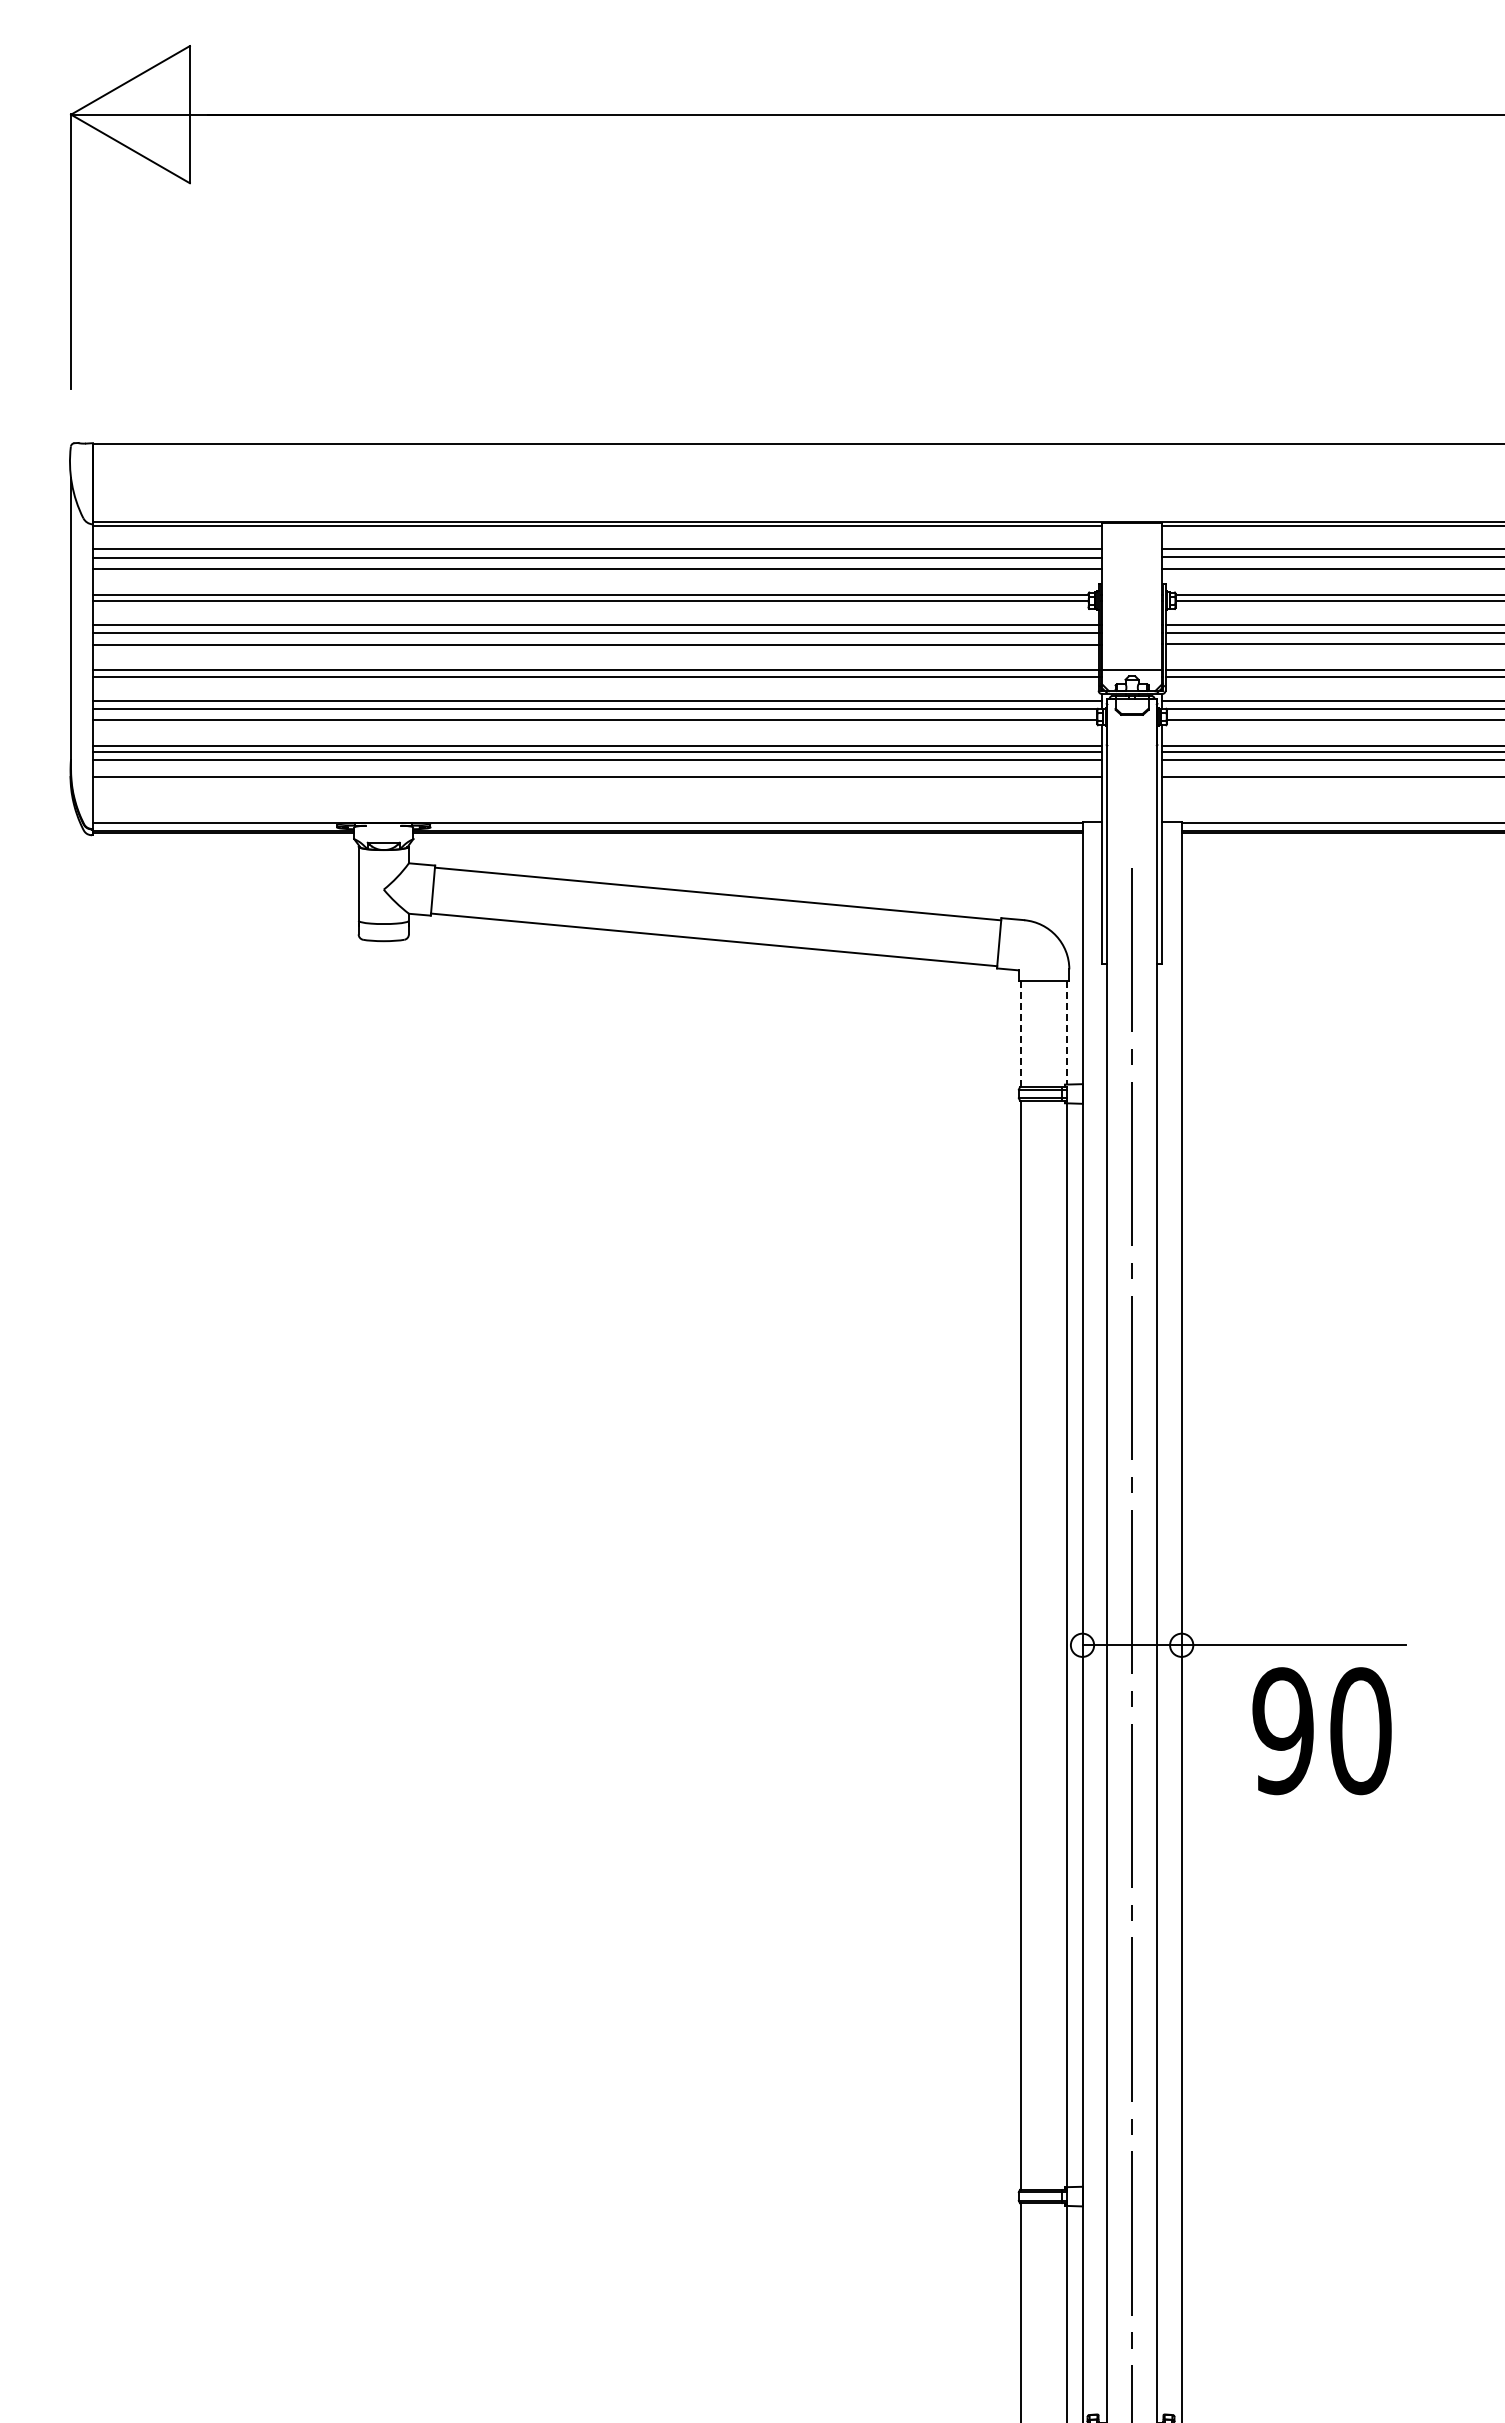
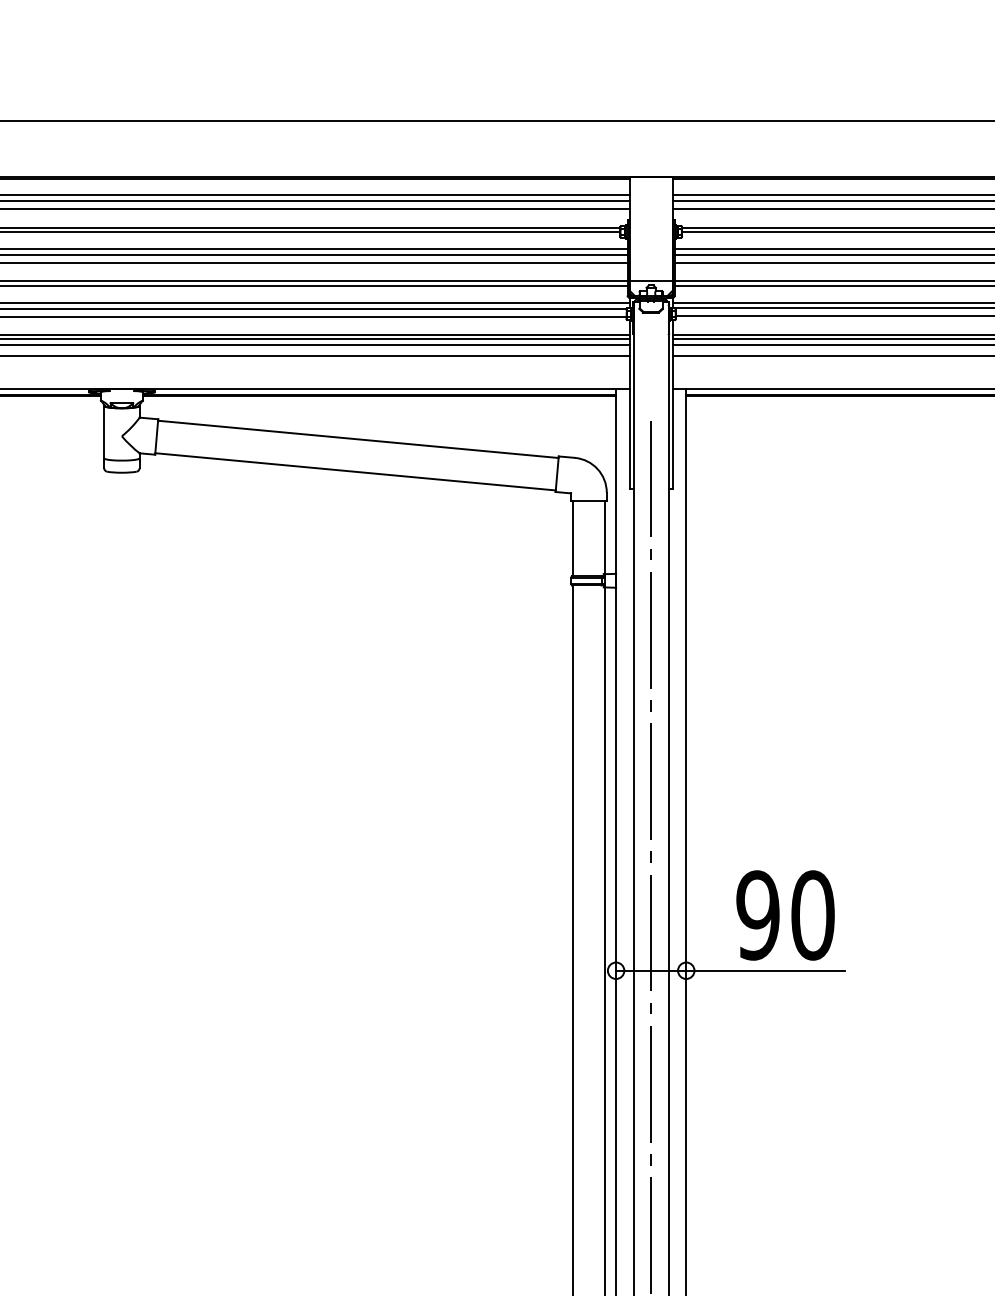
line: (1067, 1032) -> (605, 537), dashed -> solid
line: (1021, 1034) -> (572, 538), dashed -> solid
text: (1321, 1731) -> (785, 915), moved

